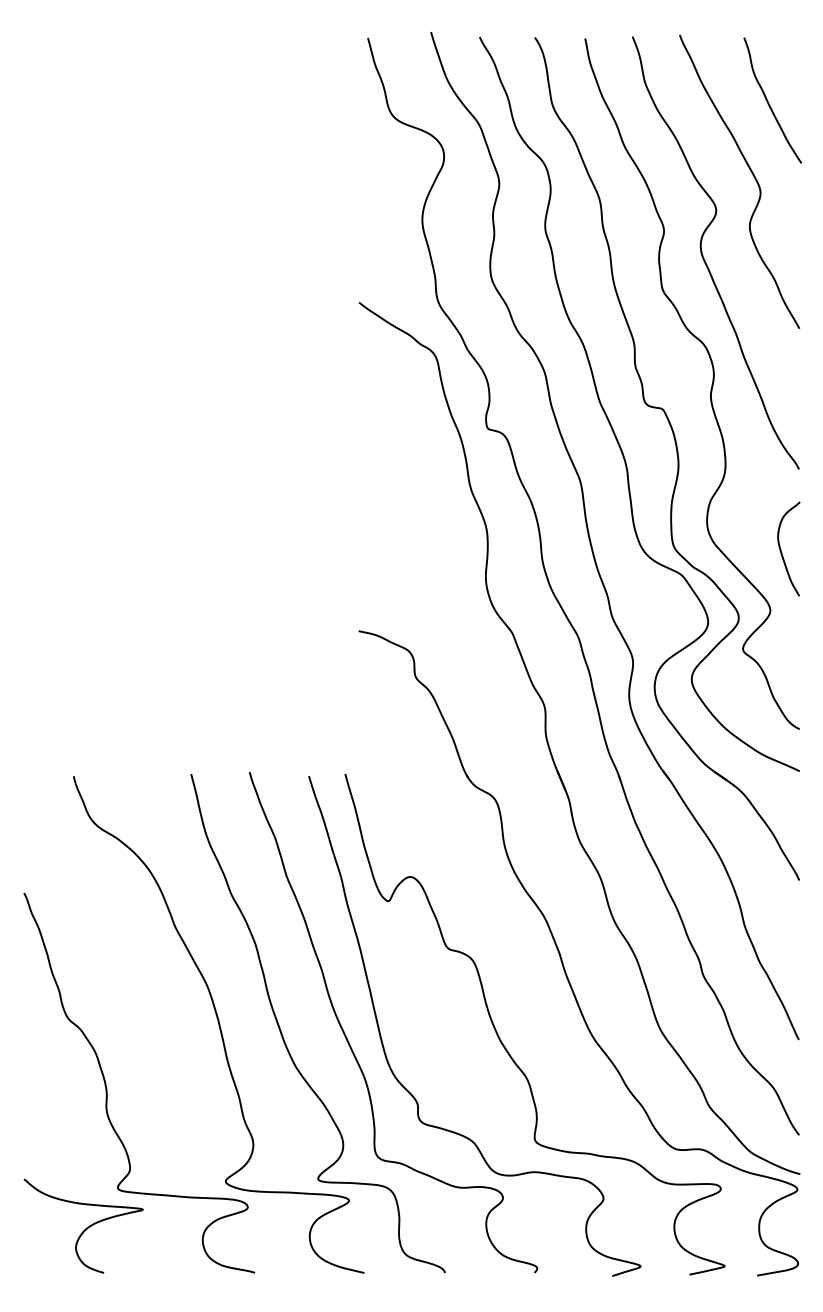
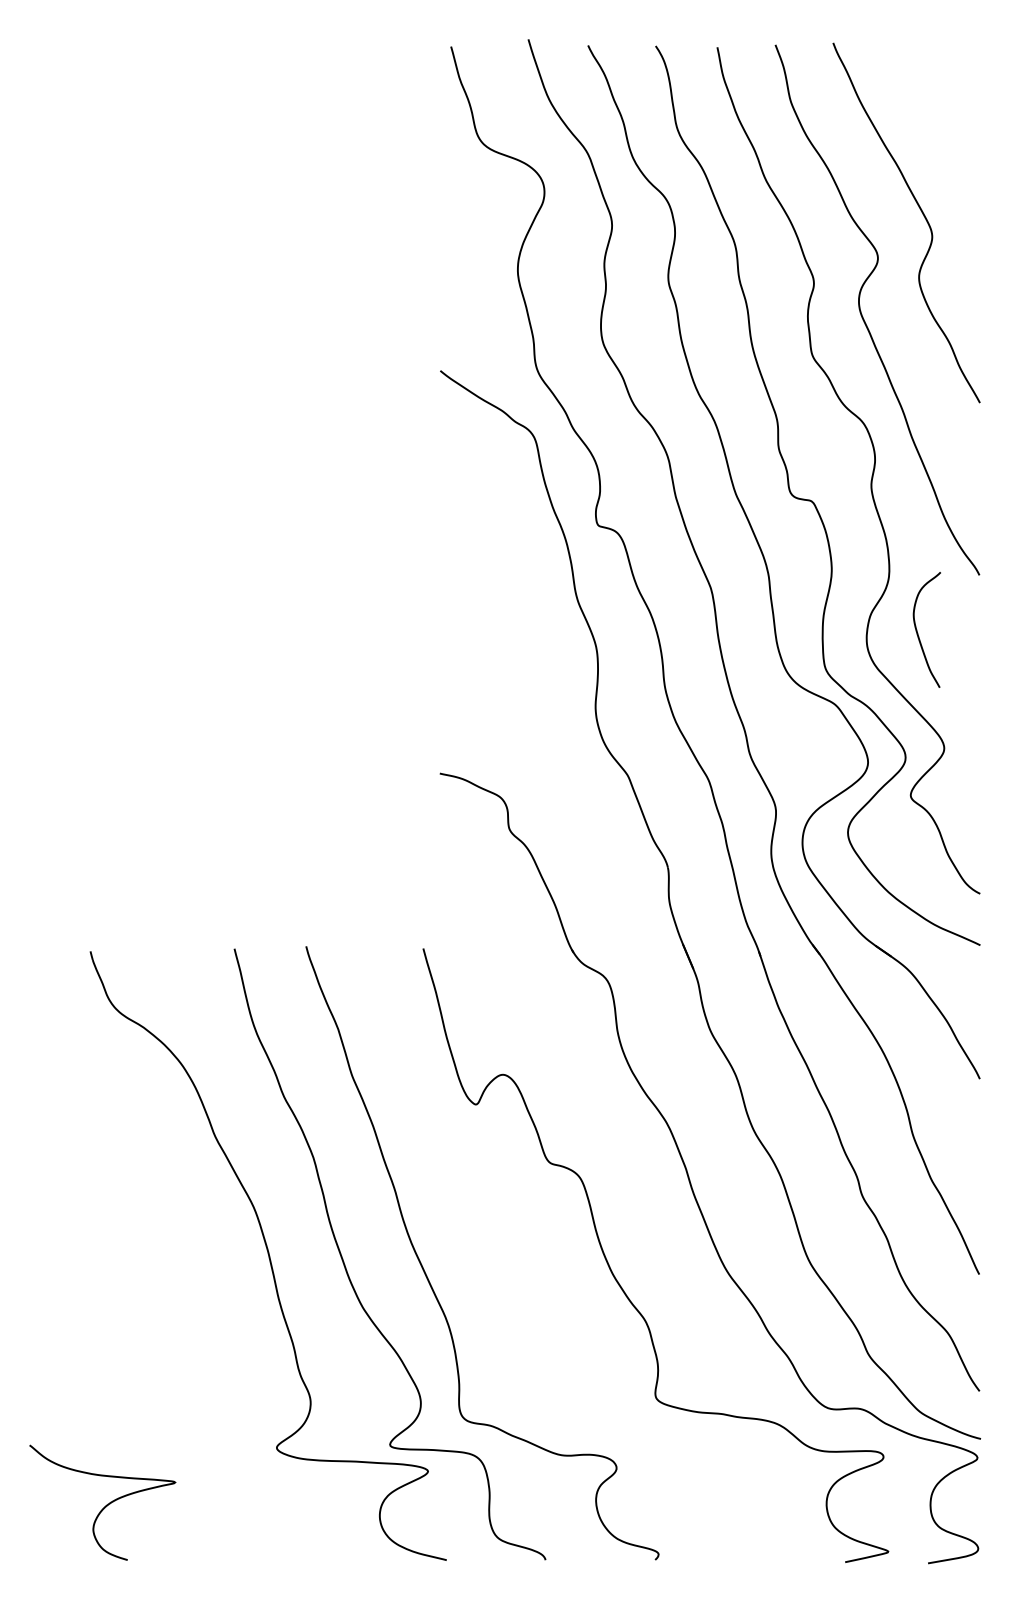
curve: (768, 102) -> (942, 125), removed
curve: (781, 551) -> (918, 633), moved
curve: (107, 1087) -> (131, 1332), removed
part: (409, 1091) -> (501, 1337), removed

